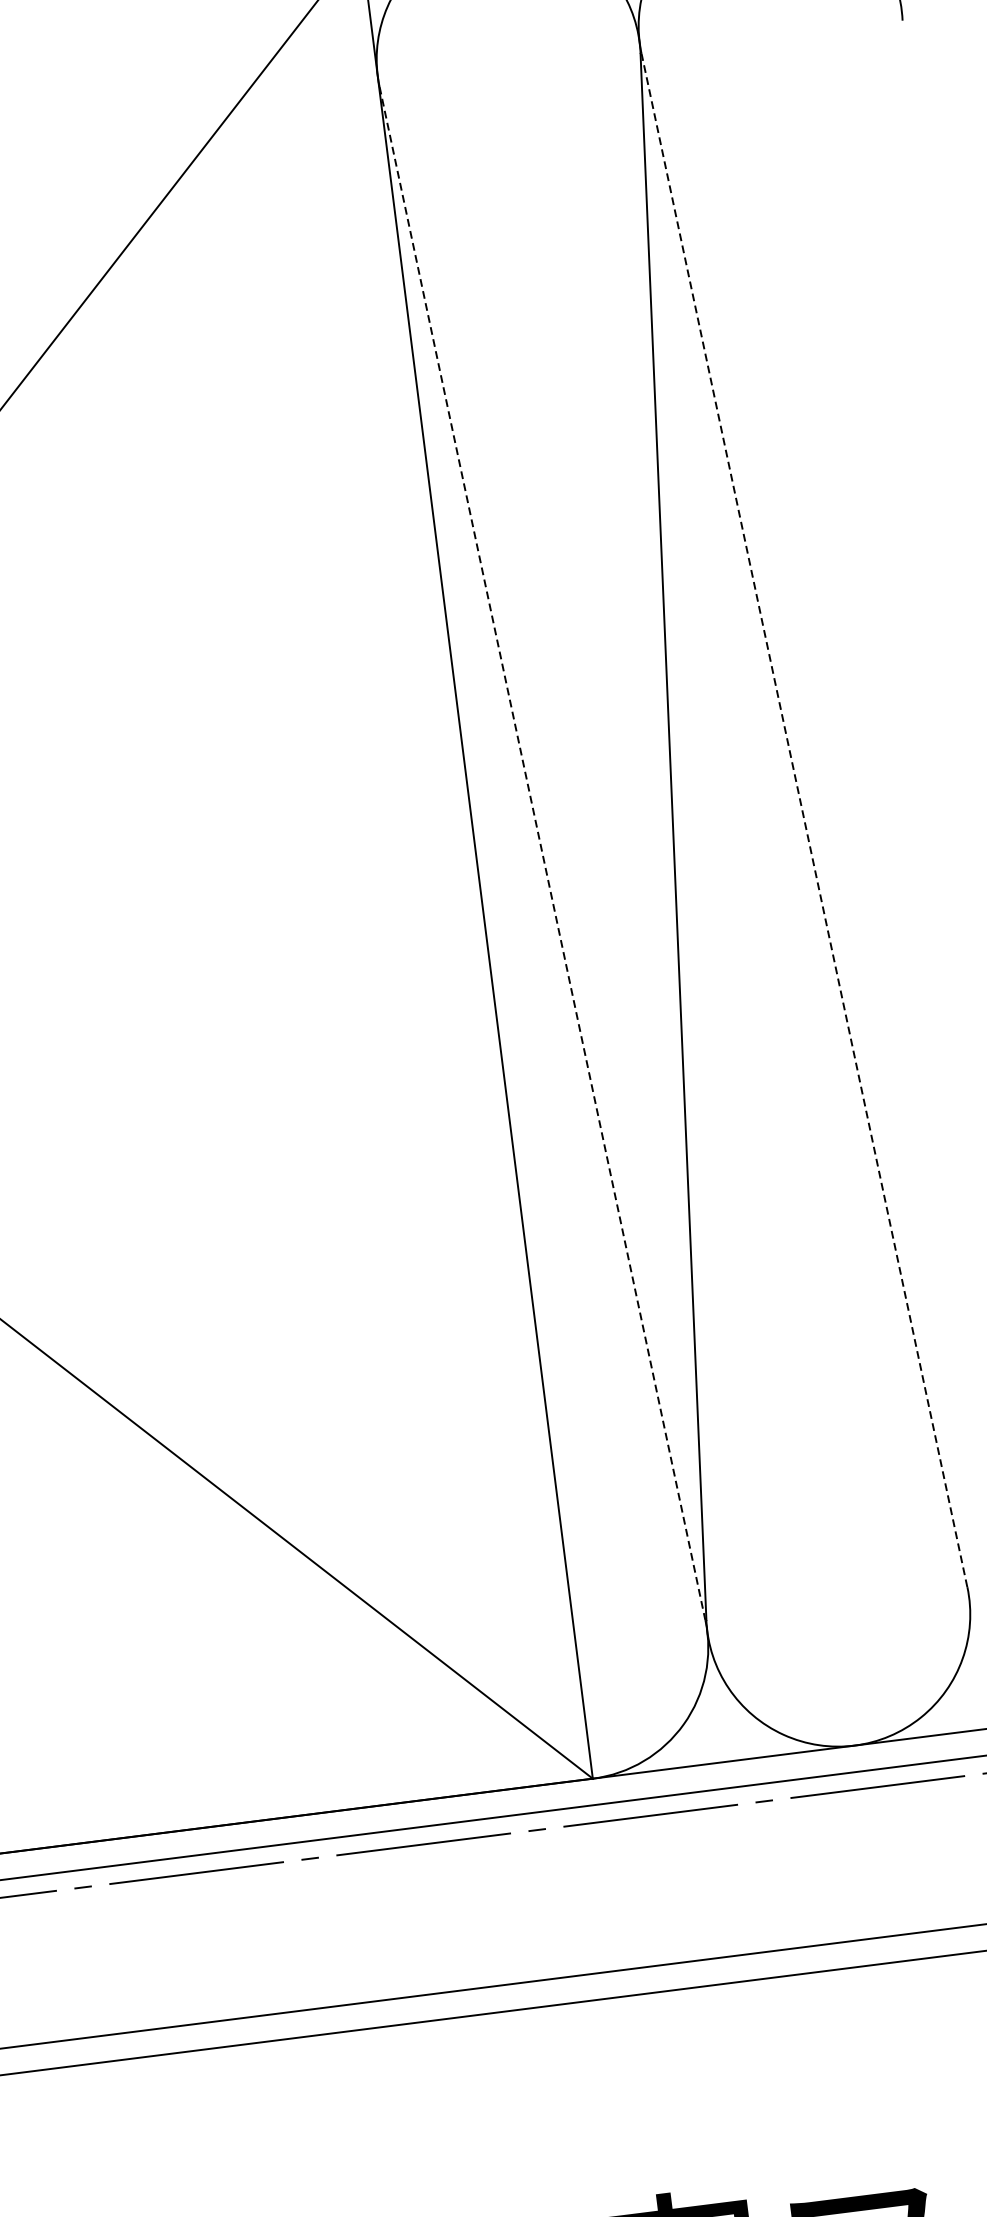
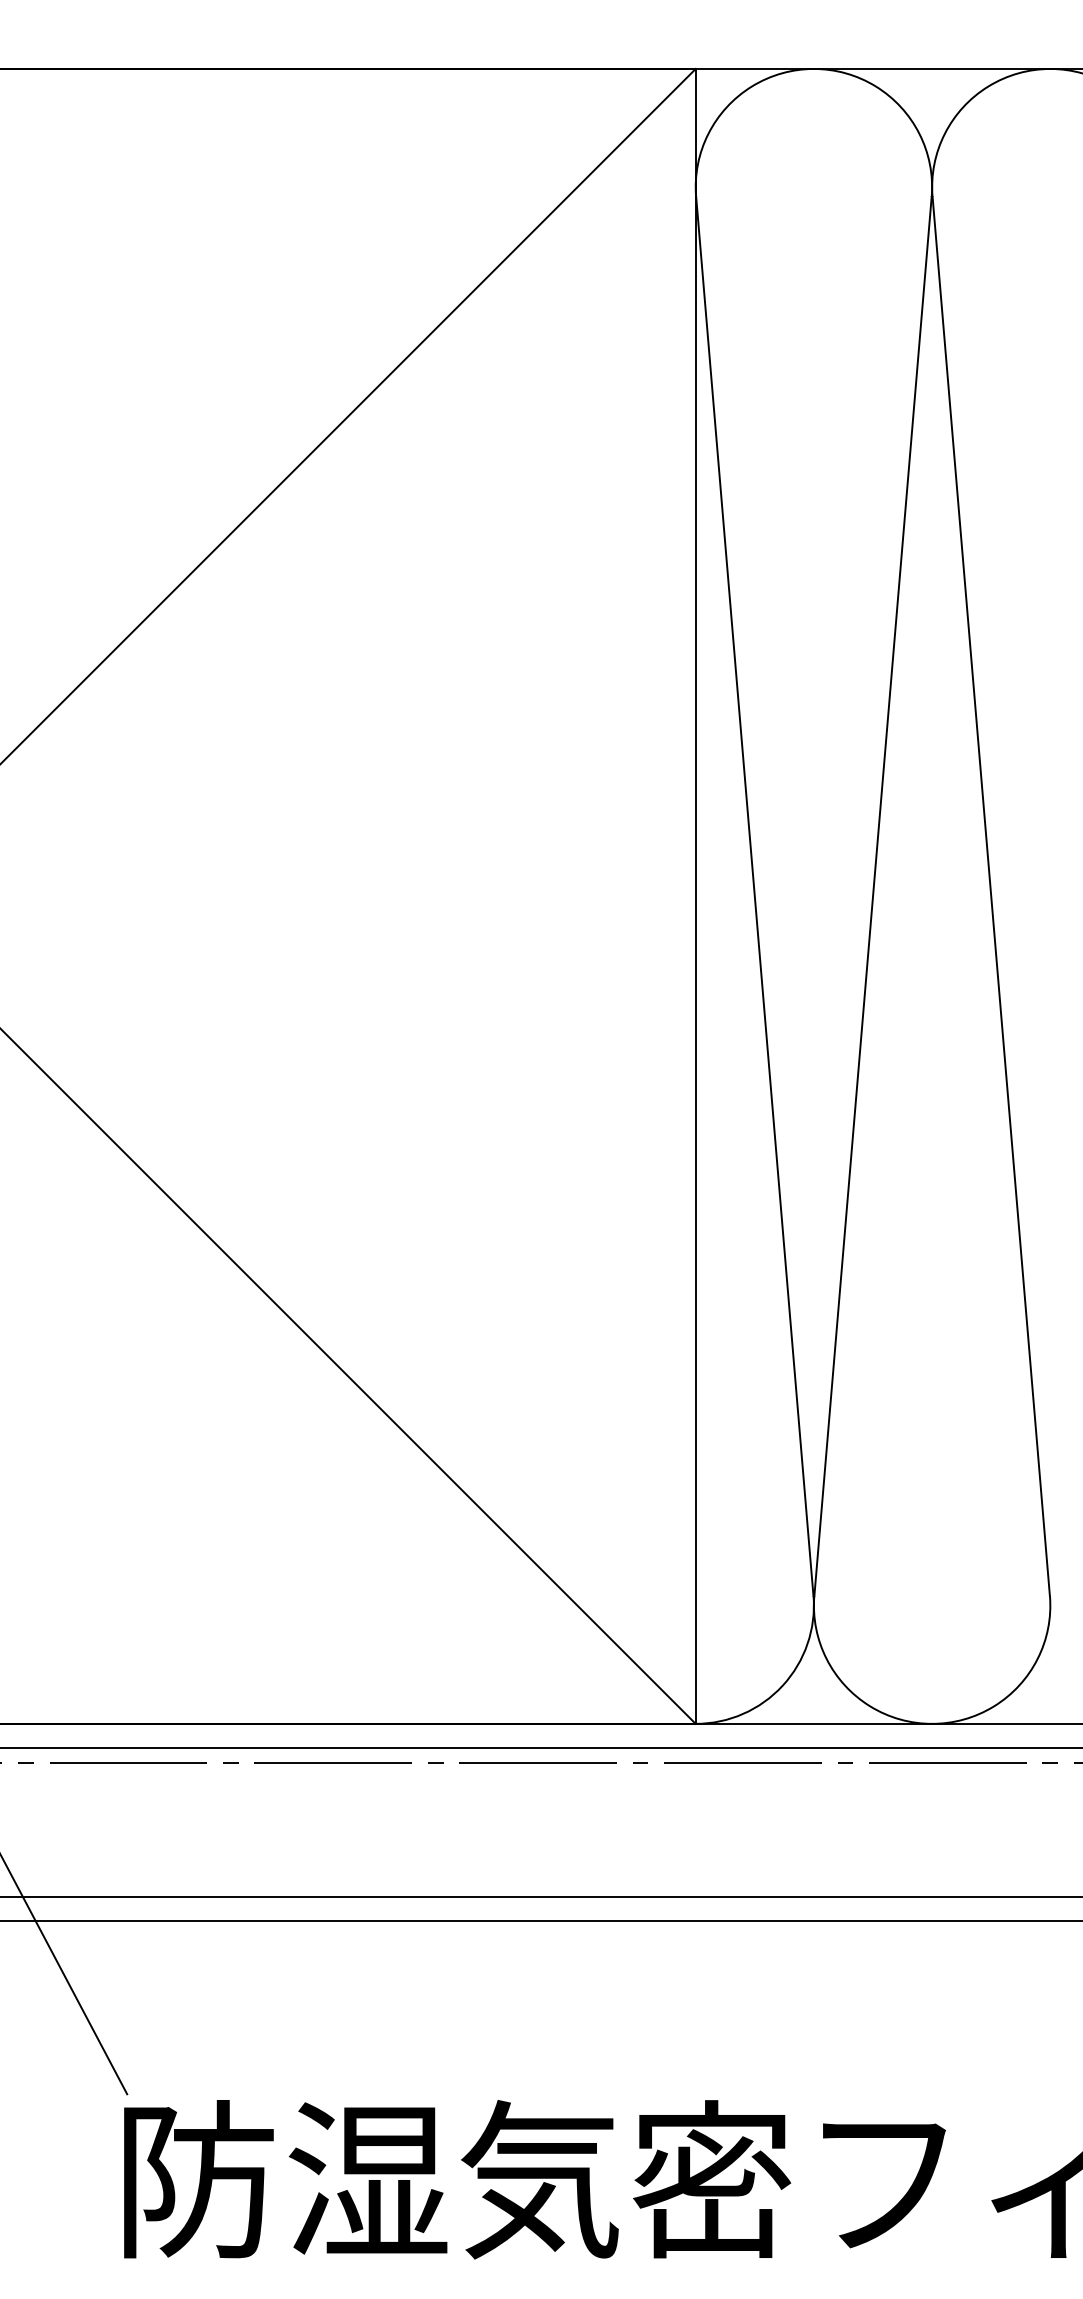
line: (804, 820) -> (991, 896), dashed -> solid
line: (542, 853) -> (754, 896), dashed -> solid

